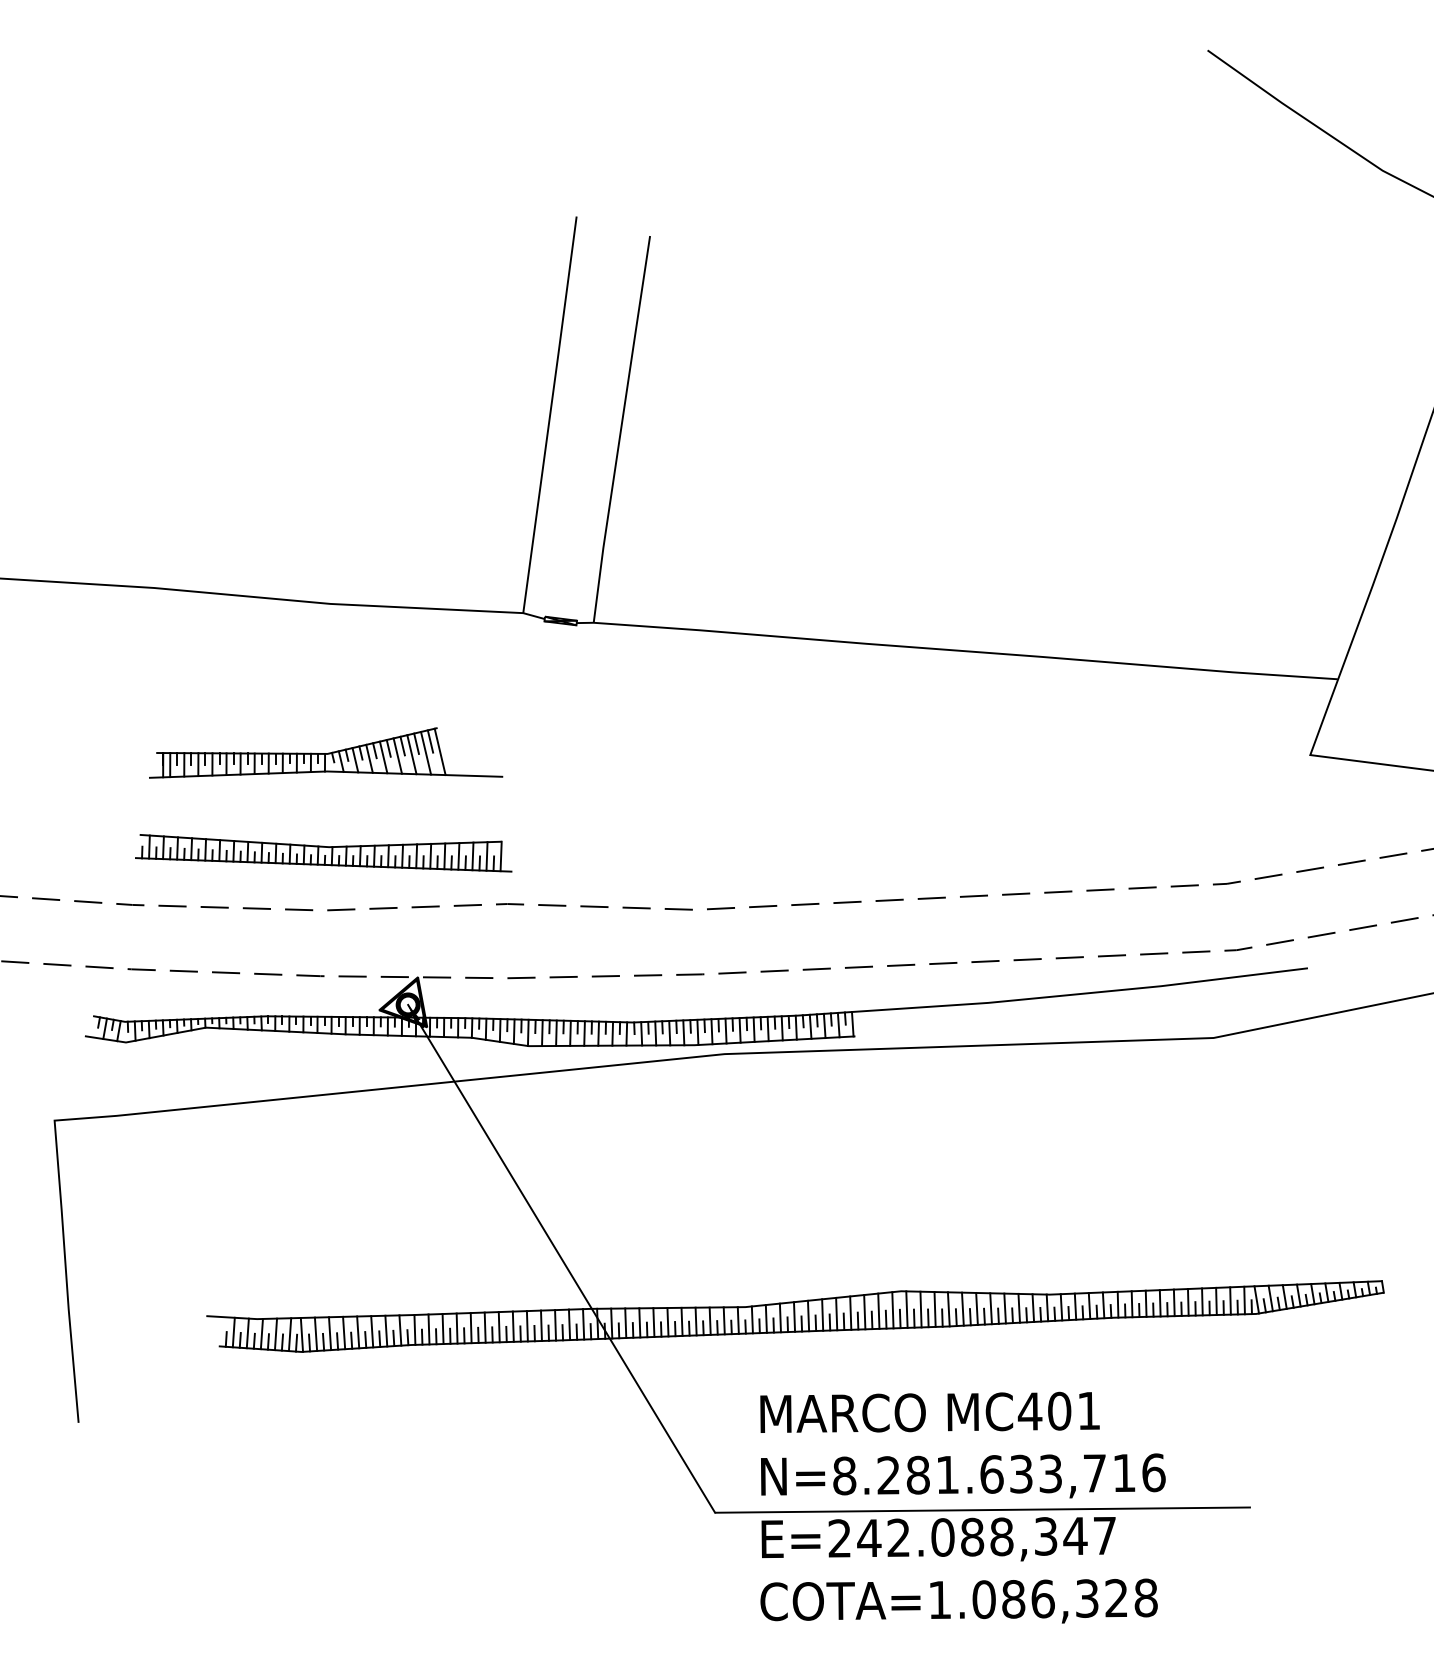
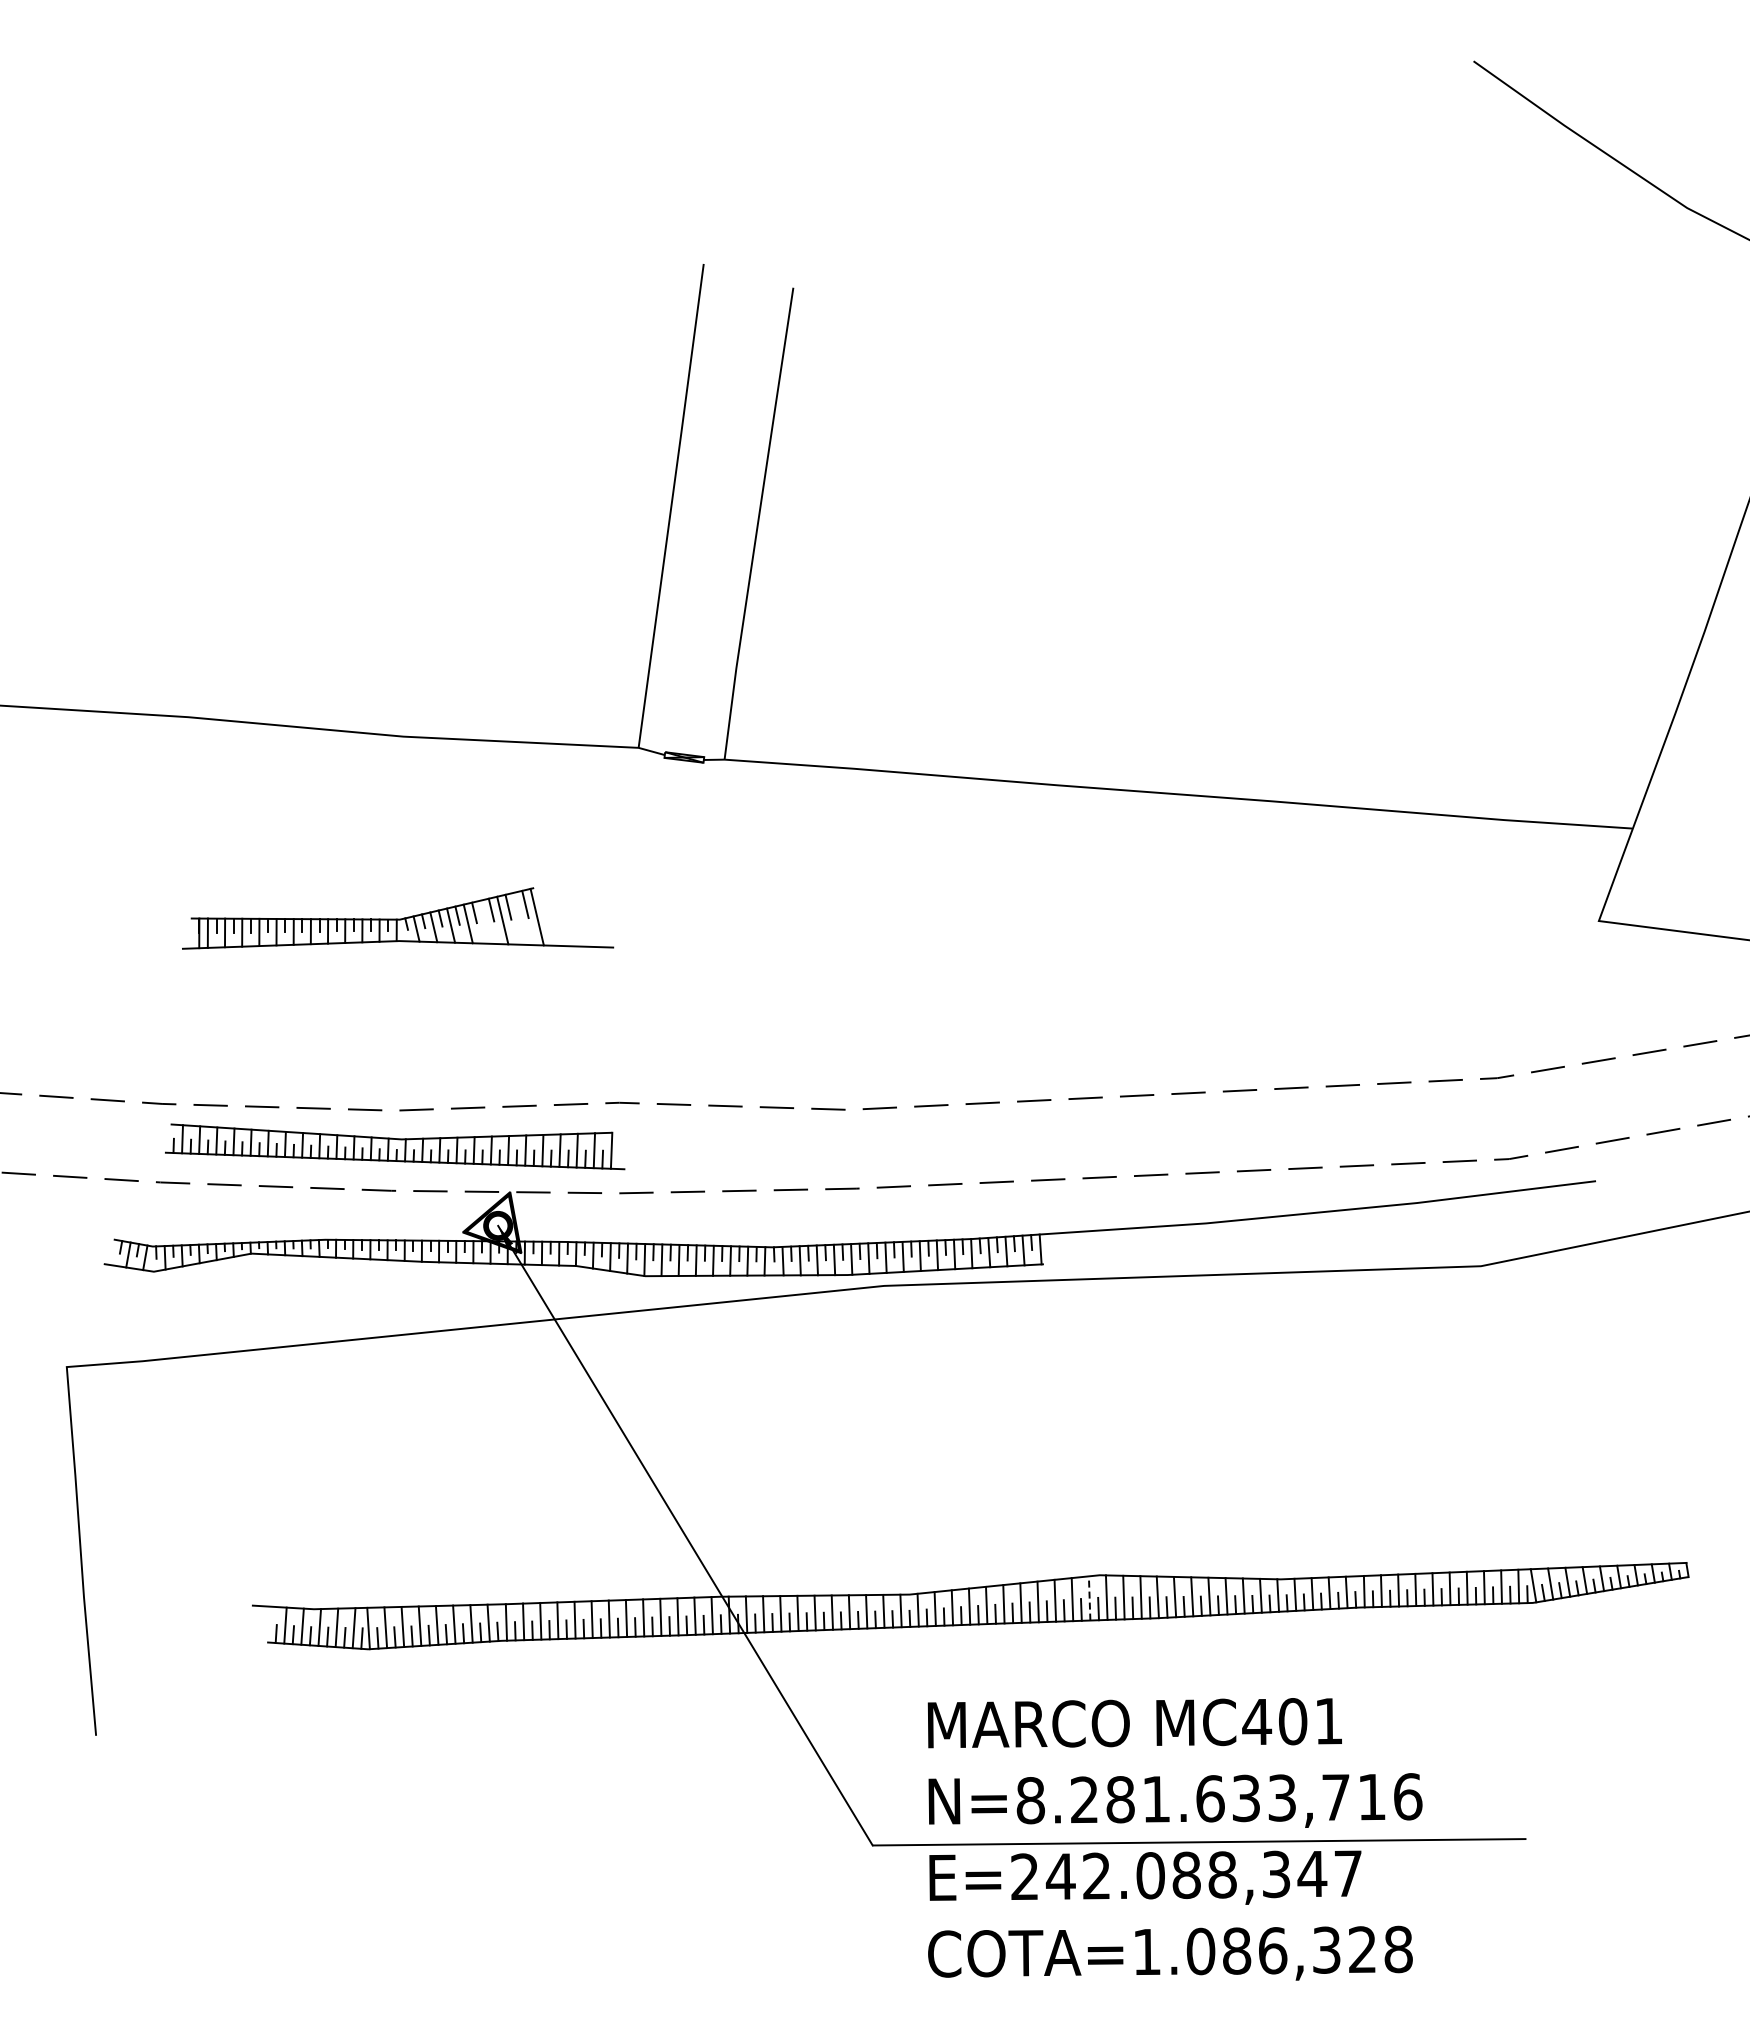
line: (425, 752) -> (519, 918), removed
line: (397, 755) -> (485, 921), removed
part: (324, 852) -> (395, 1146), moved
line: (892, 1309) -> (1089, 1597), solid -> dashed

